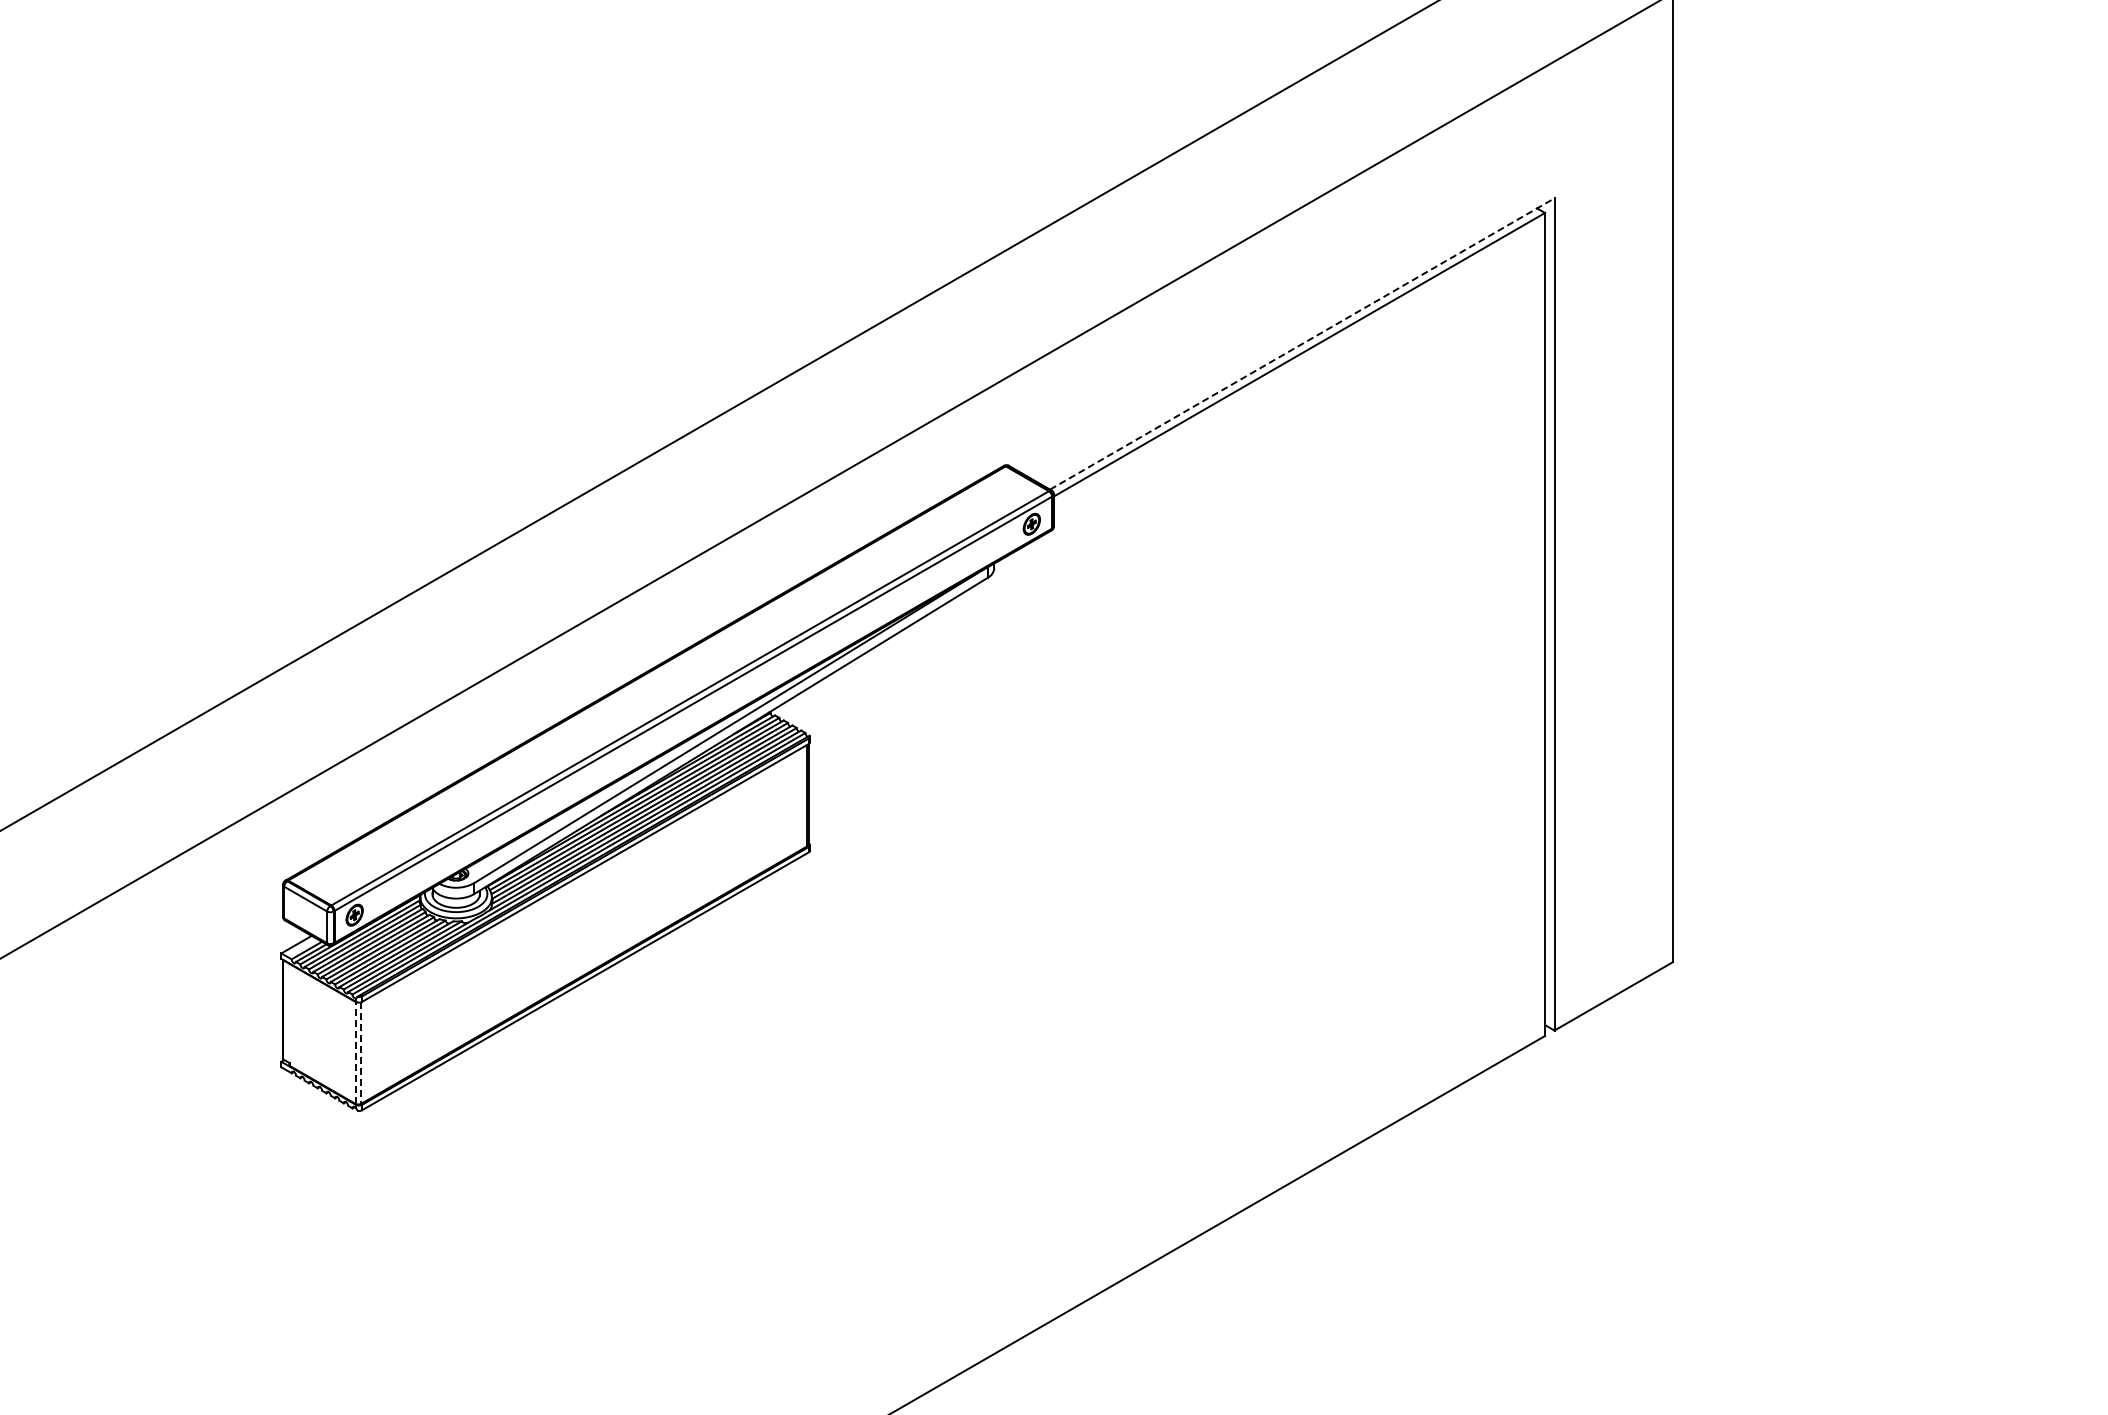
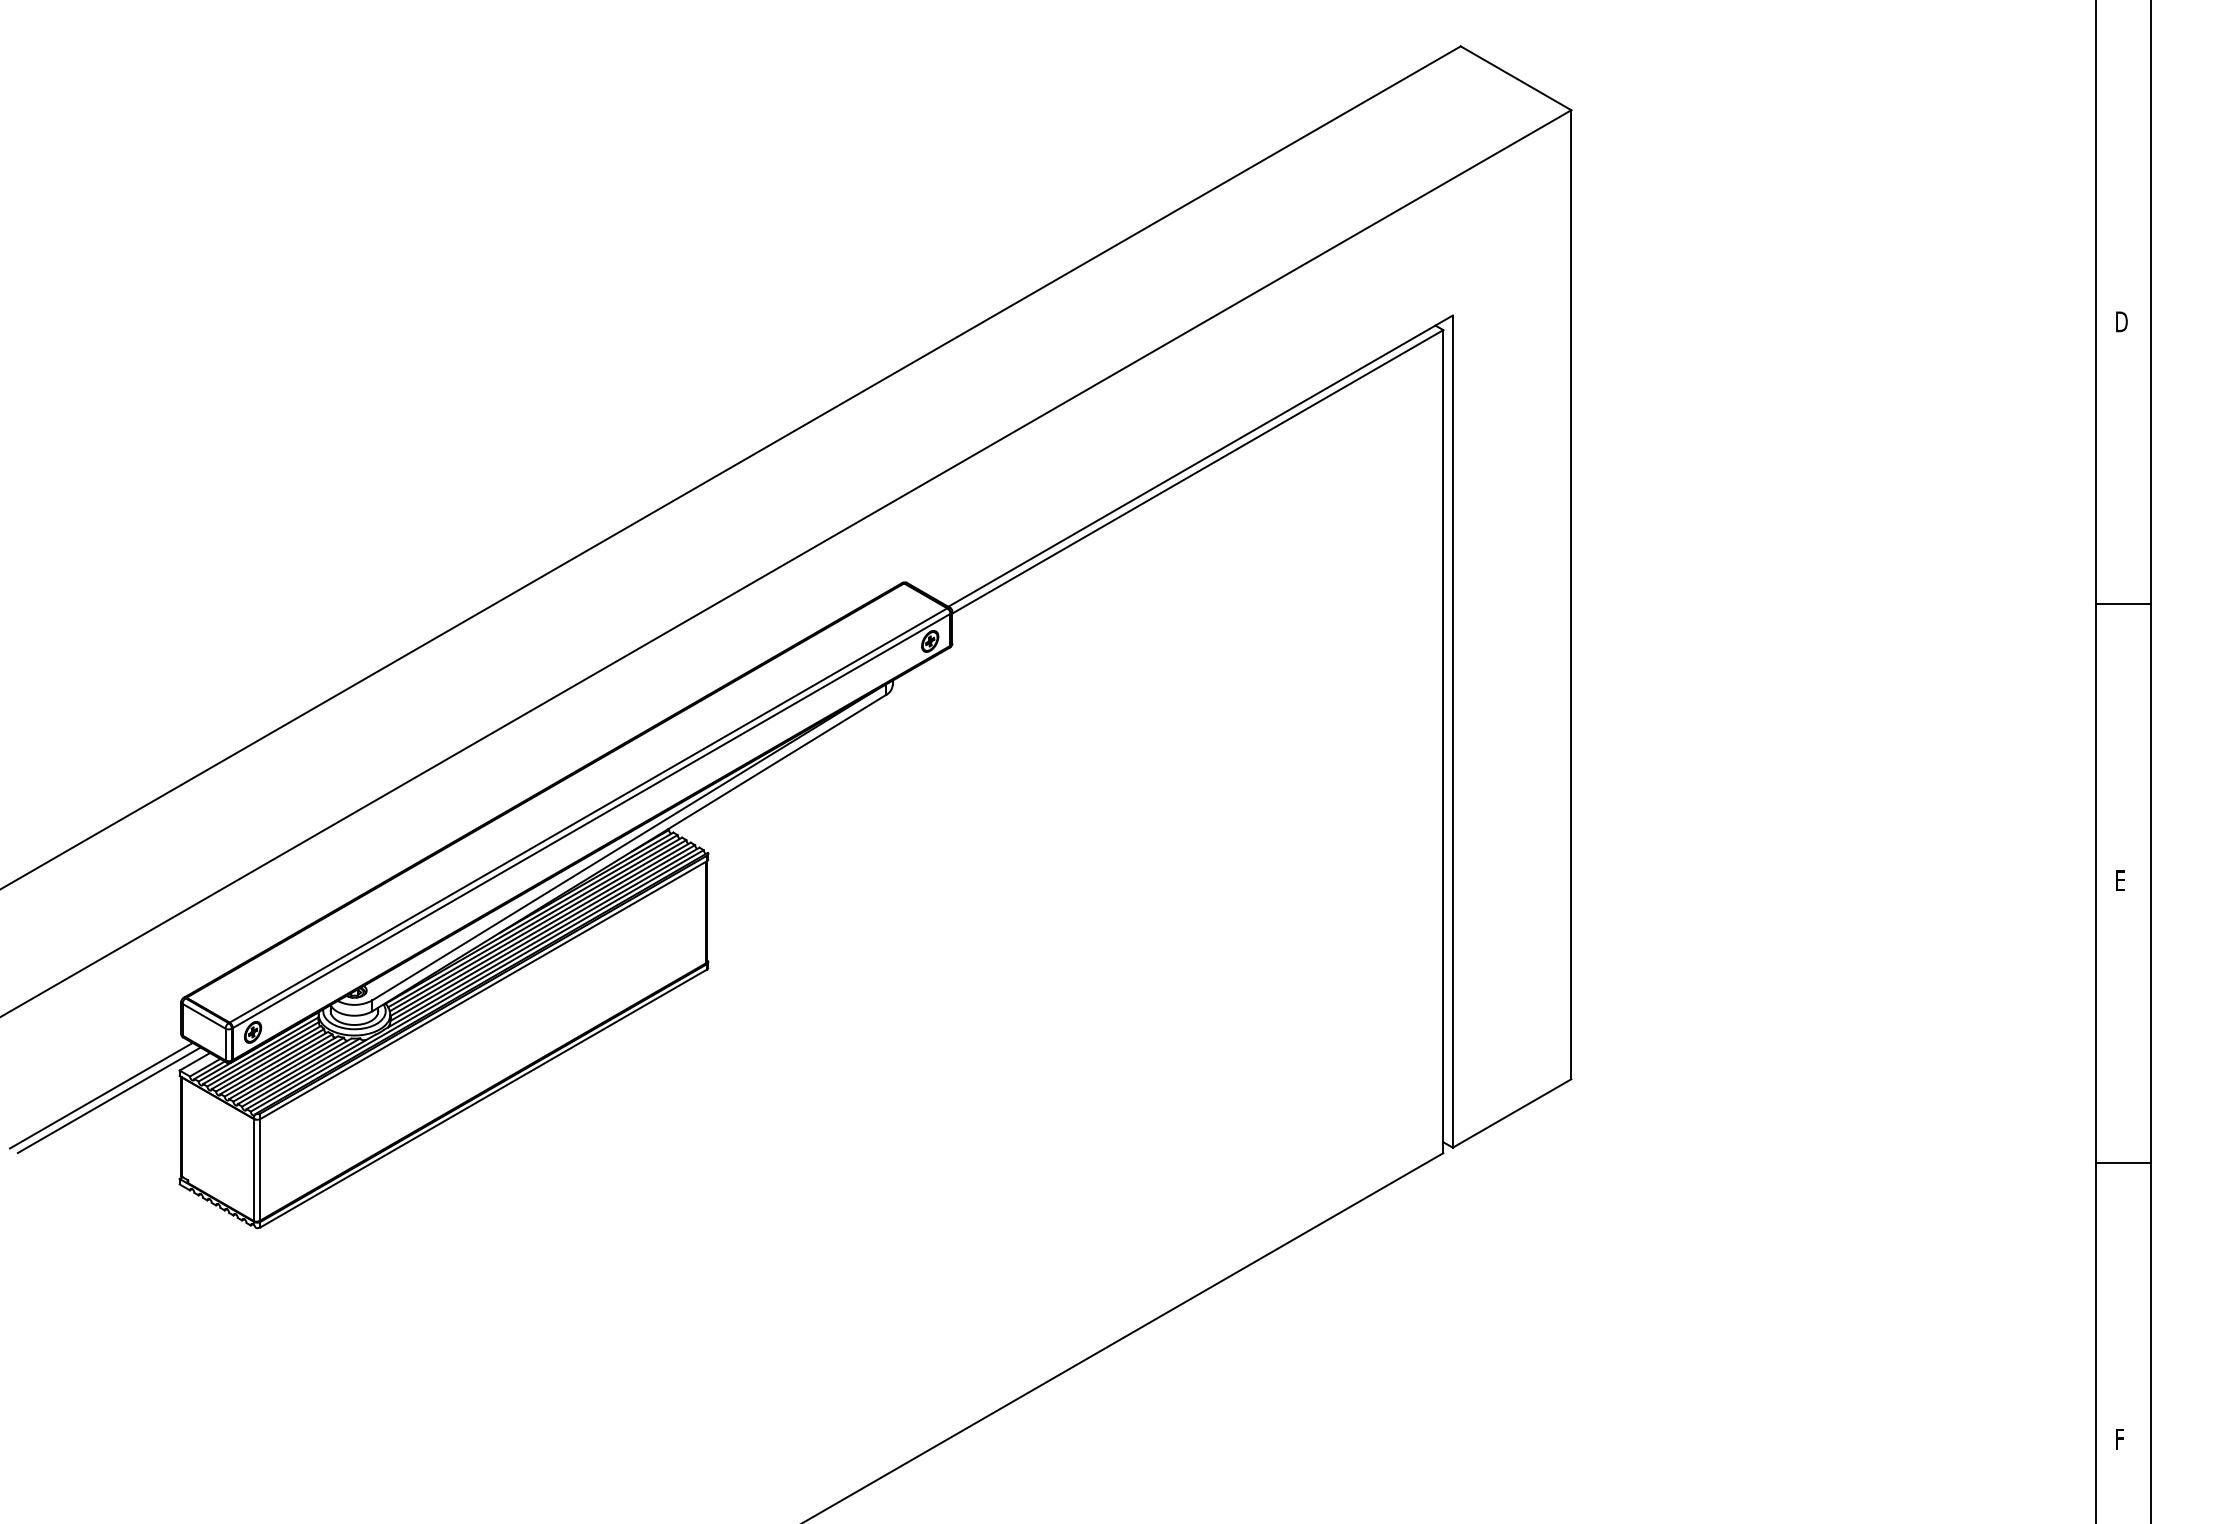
line: (1303, 343) -> (1201, 460), dashed -> solid
line: (203, 978) -> (101, 1095), added
line: (210, 983) -> (108, 1100), added
line: (355, 1052) -> (253, 1169), dashed -> solid
line: (361, 1053) -> (259, 1170), dashed -> solid

